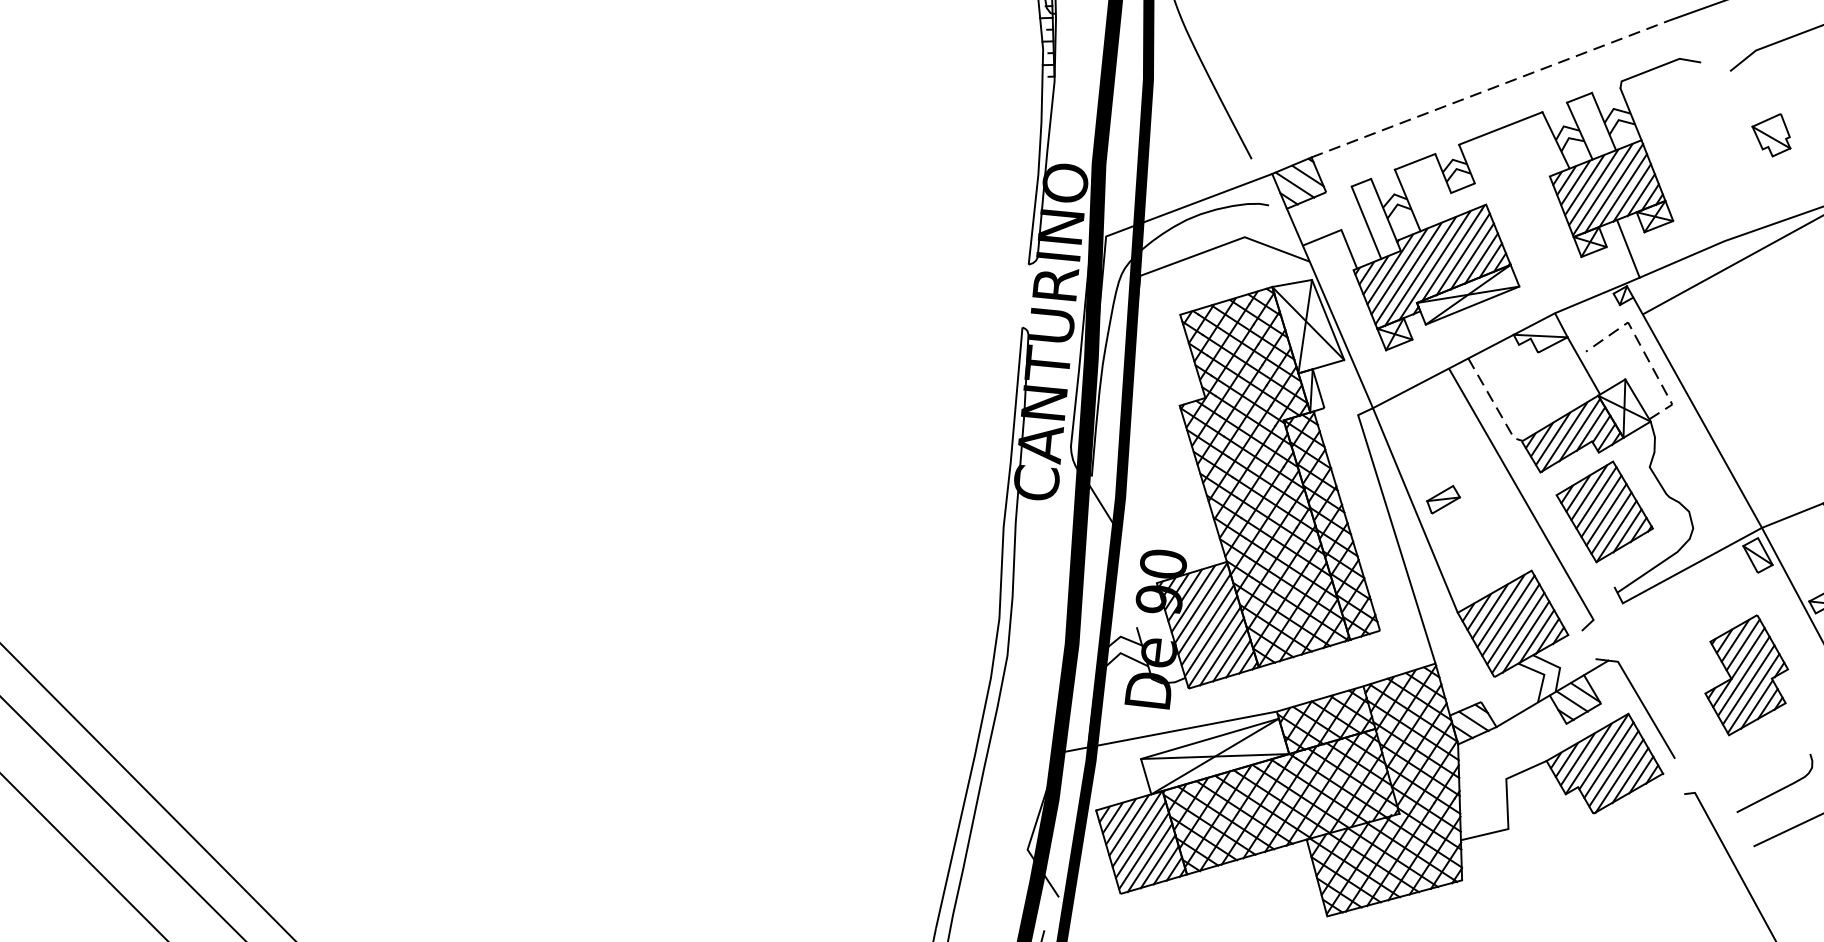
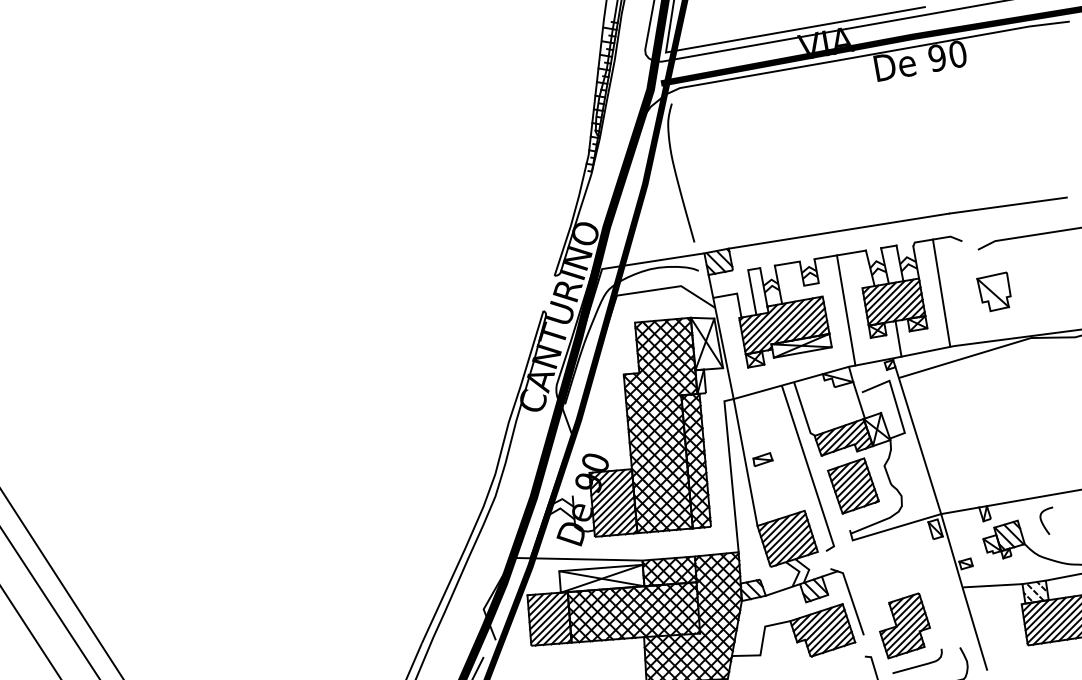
line: (1489, 89) -> (838, 231), dashed -> solid
part: (1771, 135) -> (993, 291), size x1.67
line: (1684, 155) -> (941, 292), added
line: (1529, 219) -> (845, 310), added
line: (1644, 351) -> (895, 399), dashed -> solid
line: (1494, 404) -> (803, 411), dashed -> solid
part: (1744, 674) -> (904, 625), moved

